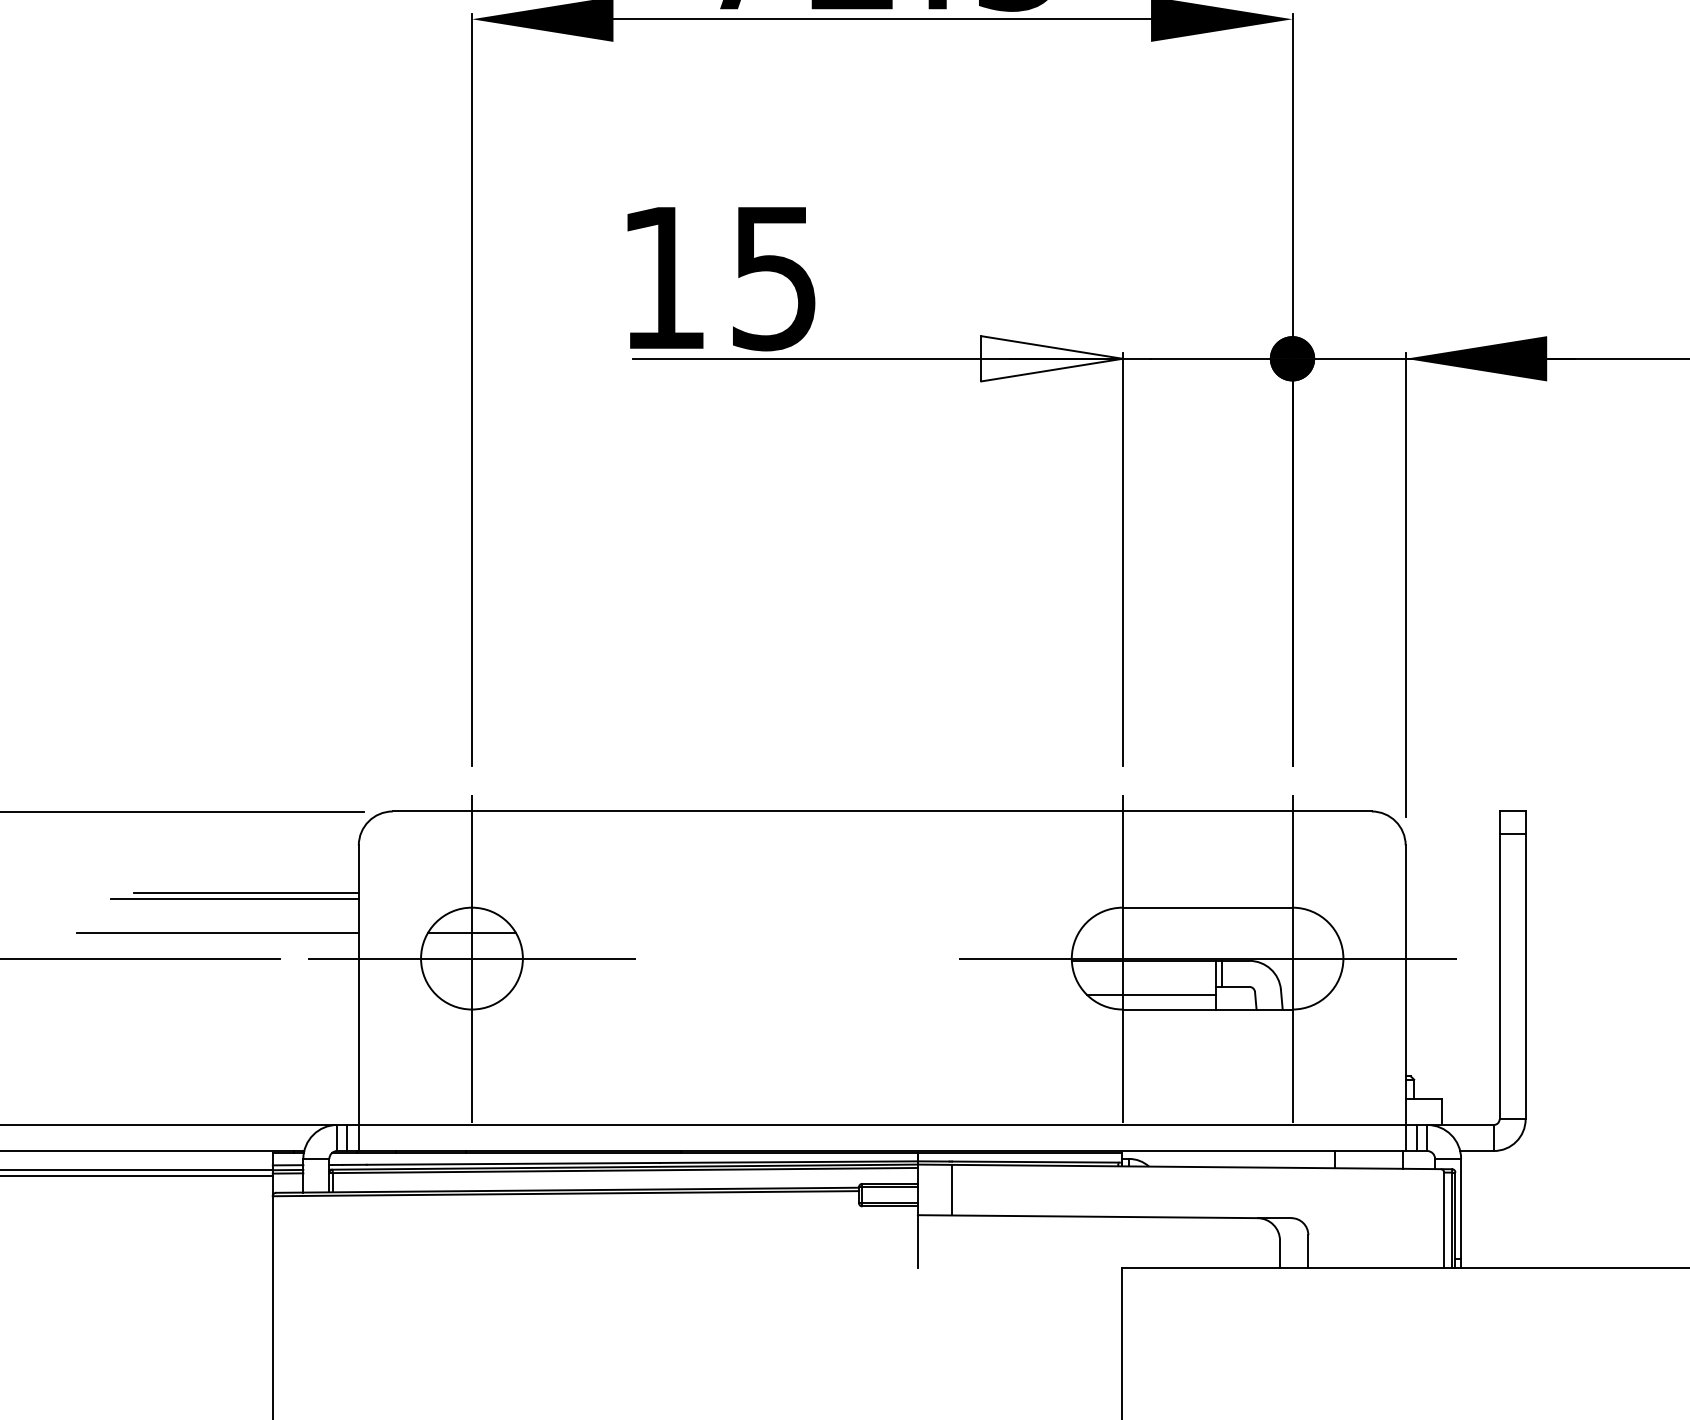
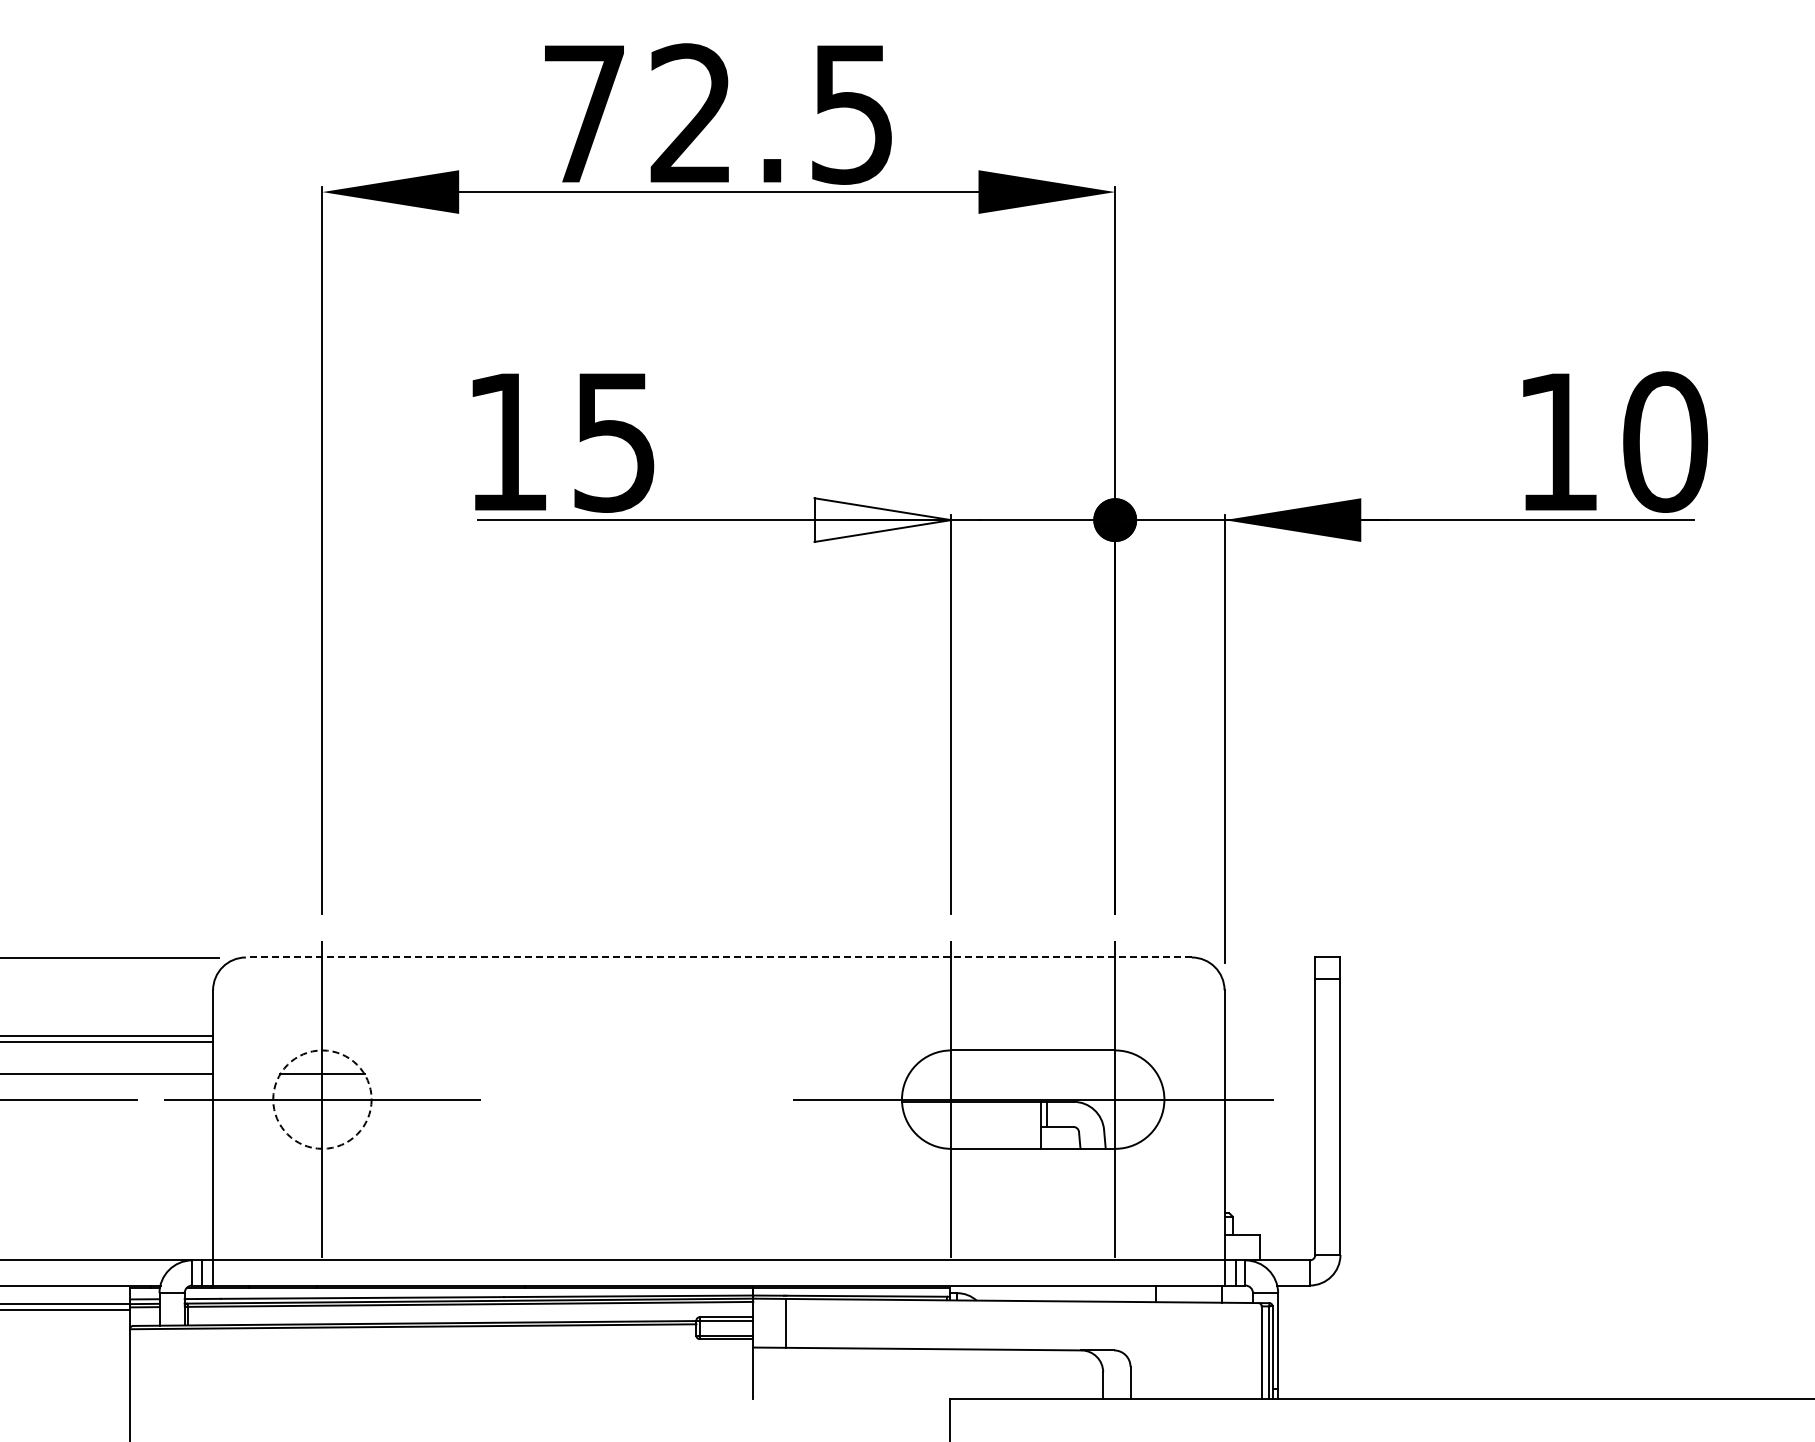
line: (881, 811) -> (718, 957), solid -> dashed
circle: (472, 958) -> (322, 1099), solid -> dashed
line: (1150, 994) -> (978, 1134), removed

